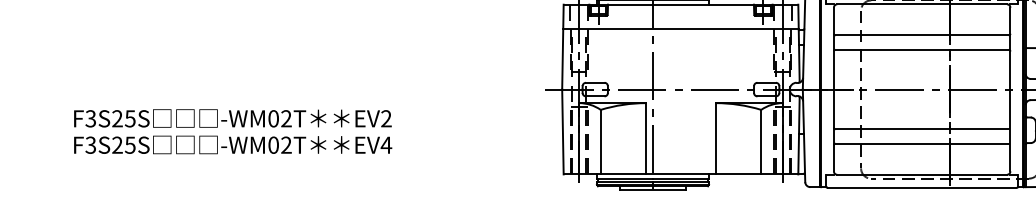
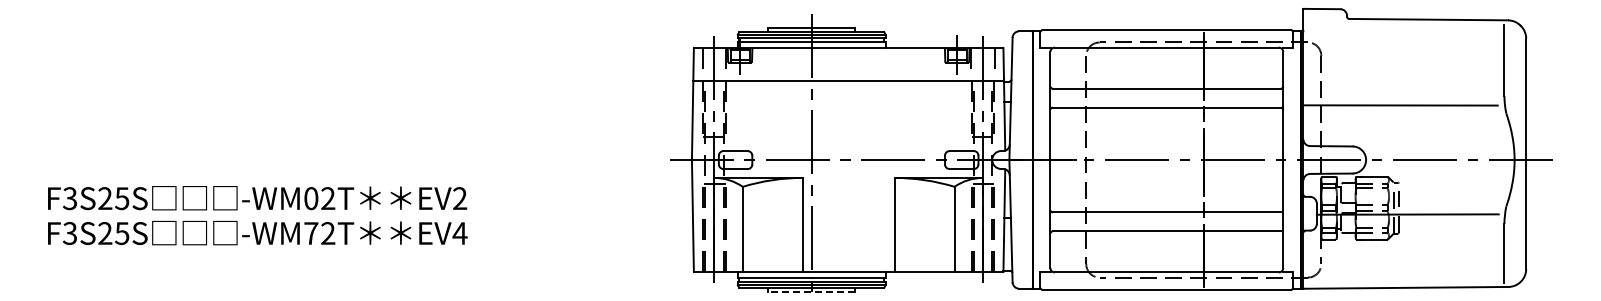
text: (273, 145) -> (311, 233), -WM02T -> -WM72T
line: (652, 189) -> (811, 292), solid -> dashed

